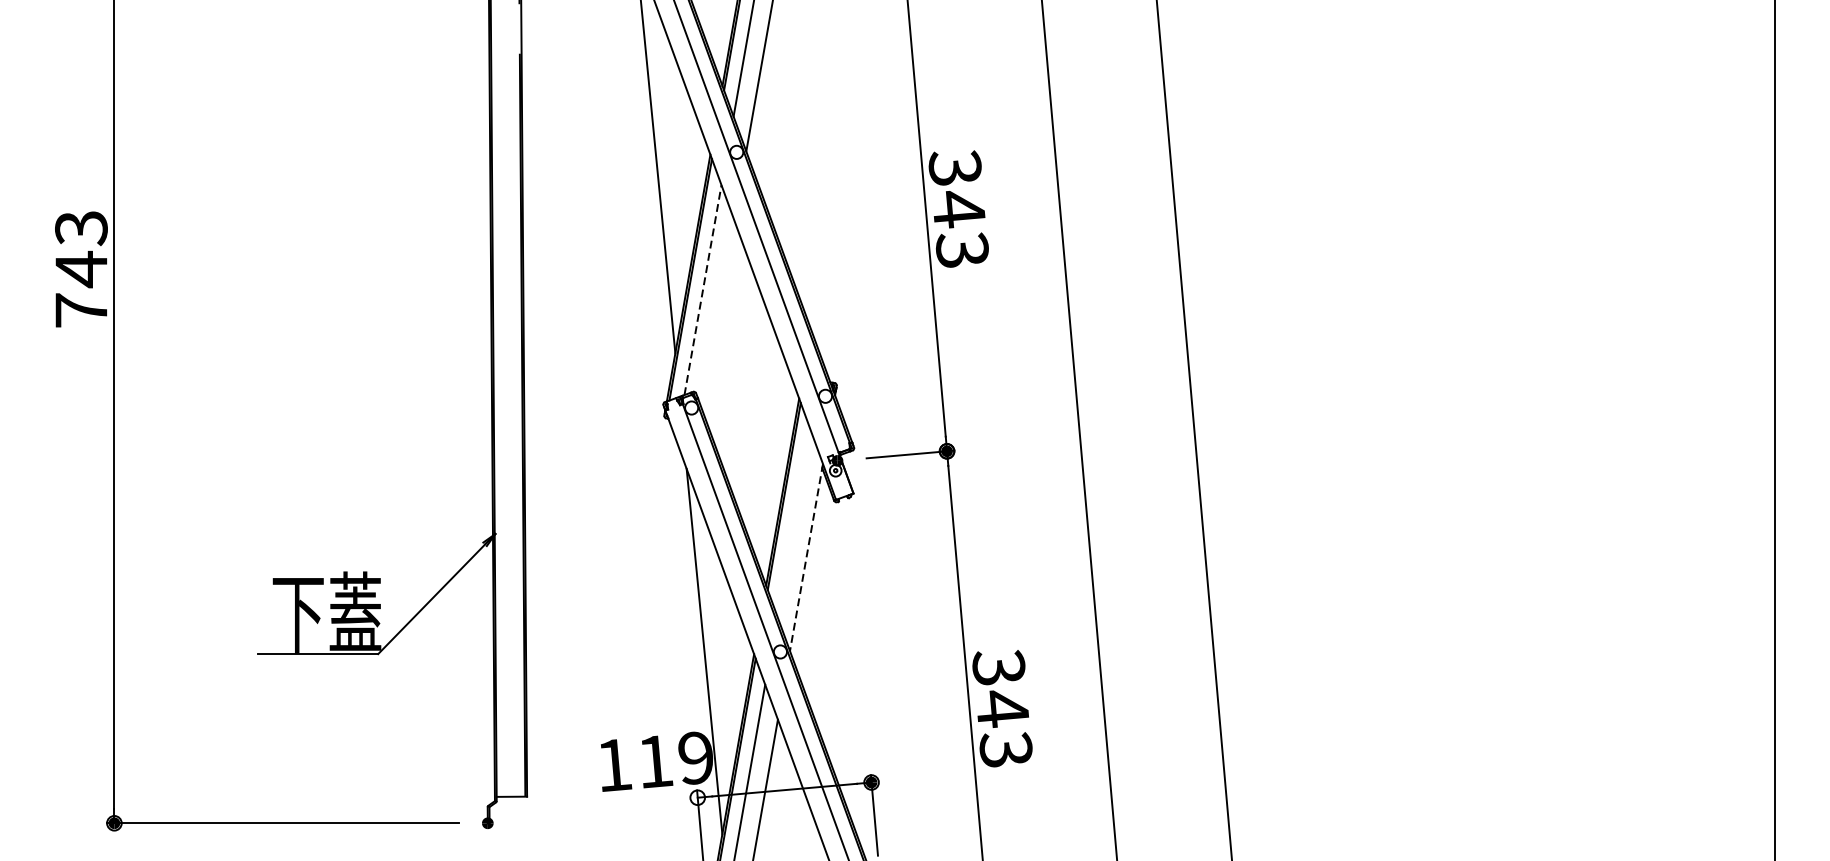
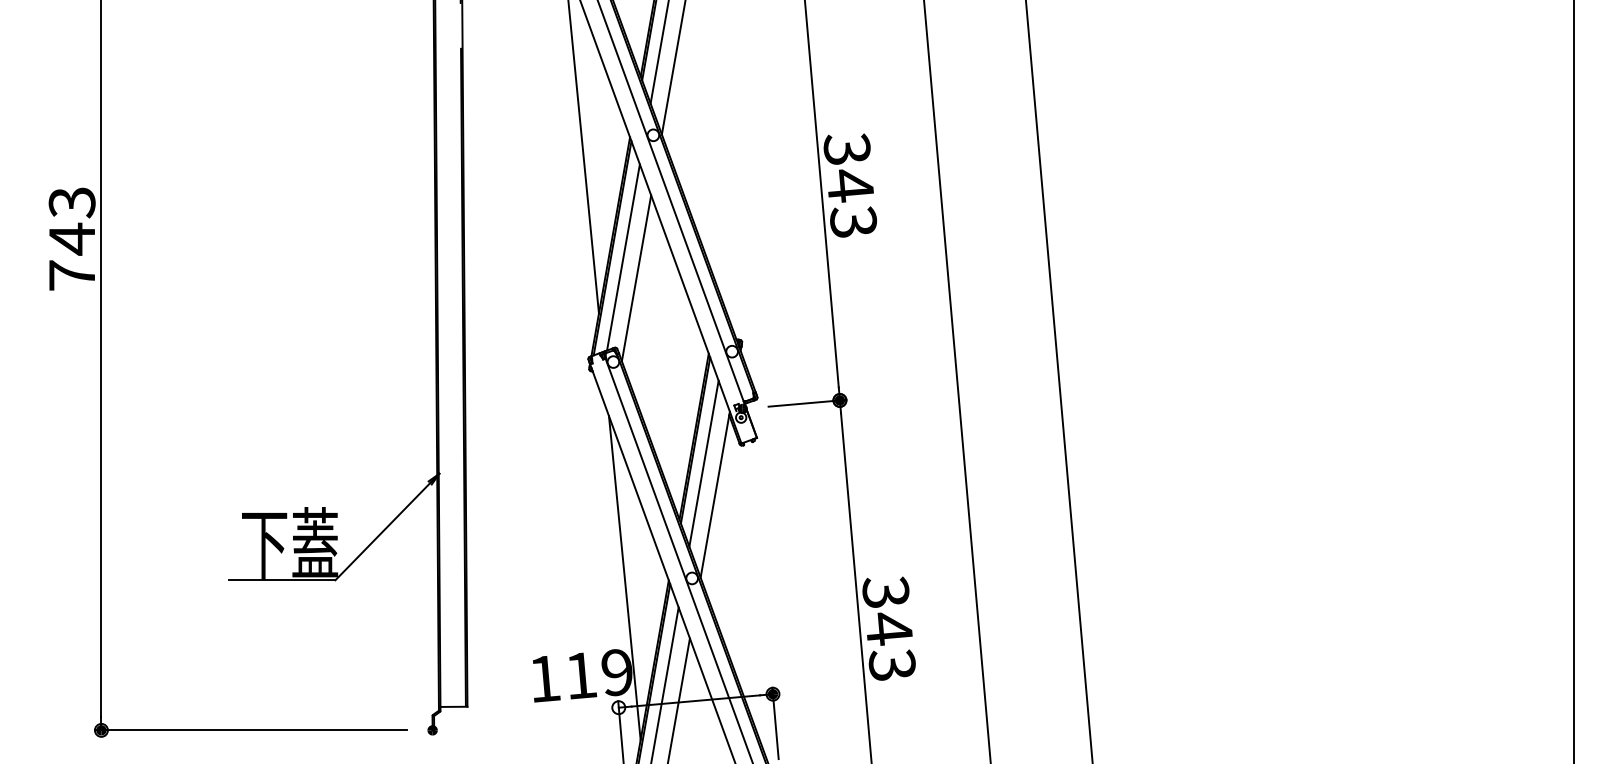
line: (703, 290) -> (623, 257), dashed -> solid
line: (717, 313) -> (636, 278), added
line: (793, 522) -> (703, 463), added
line: (806, 558) -> (715, 495), dashed -> solid

